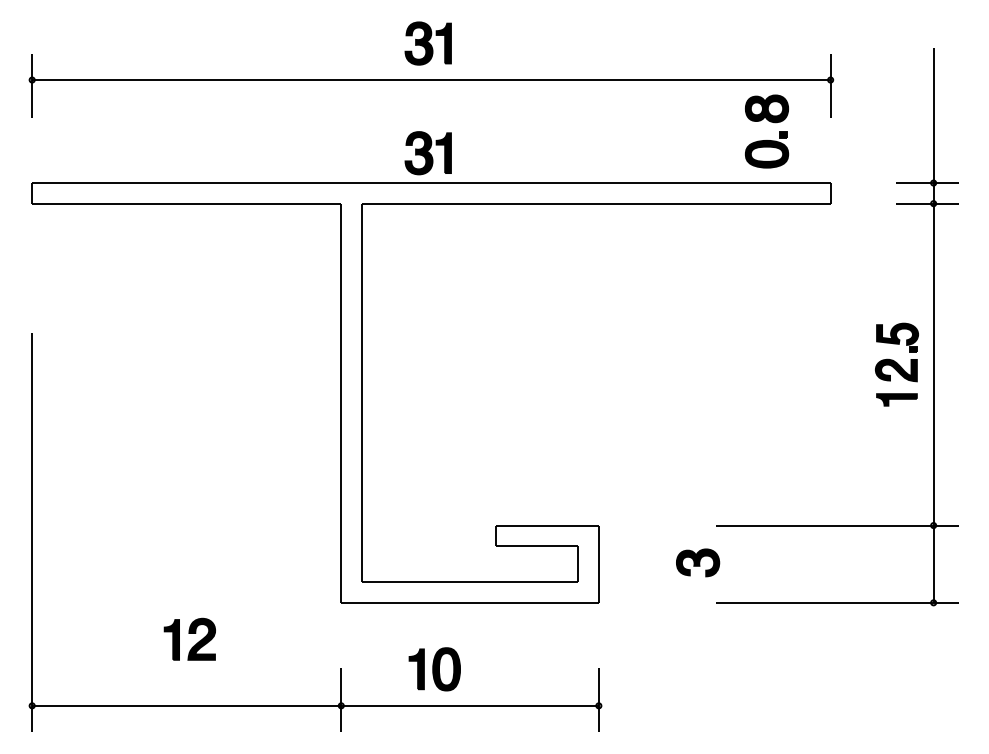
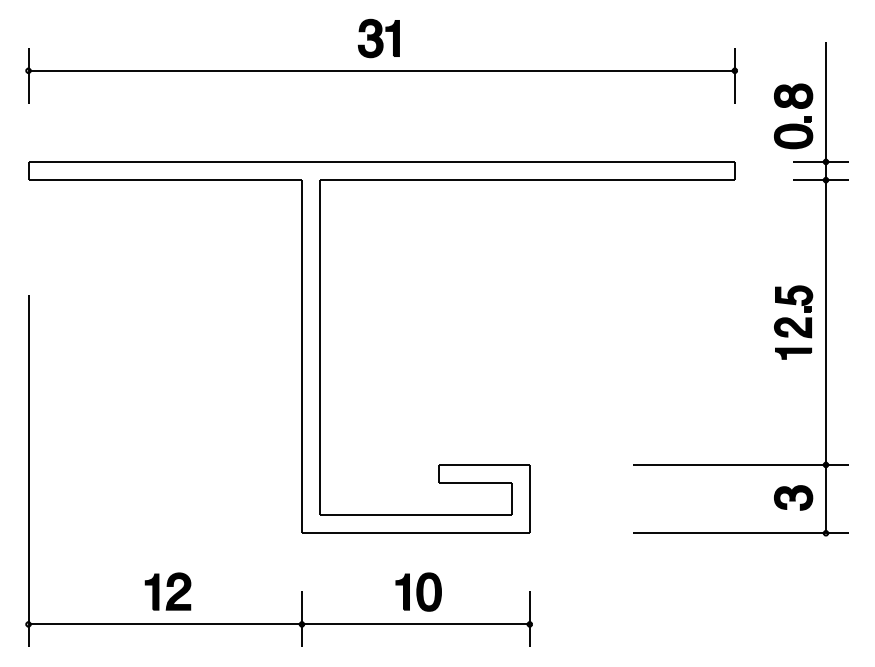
part: (766, 139) -> (793, 123), moved
part: (427, 153) -> (378, 135), removed
part: (697, 562) -> (793, 497), moved
part: (189, 639) -> (167, 591), moved
part: (434, 668) -> (418, 591), moved

